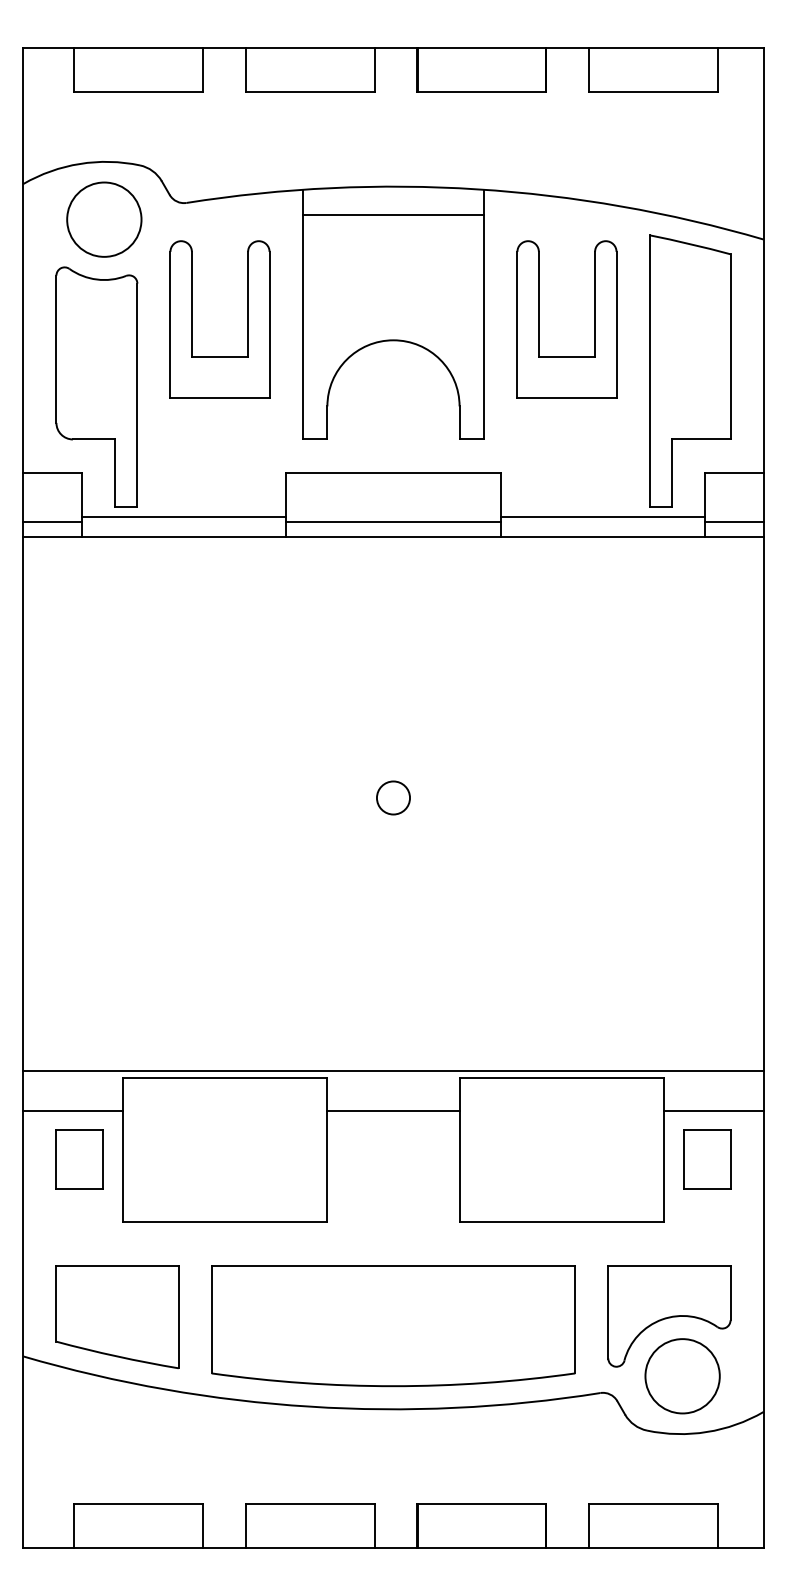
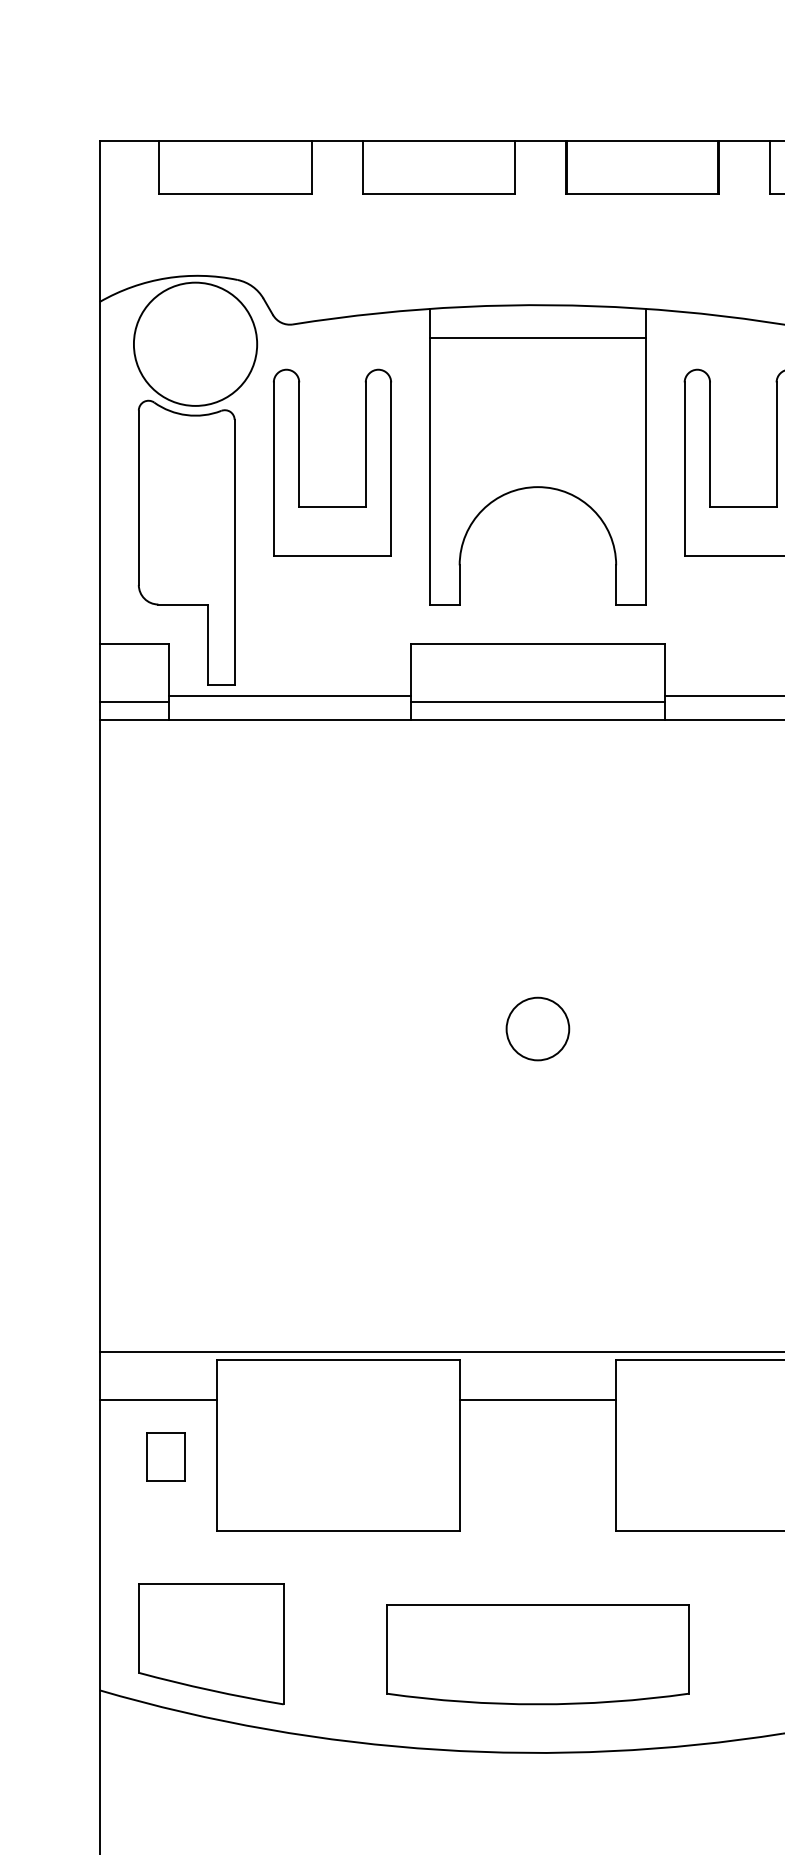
circle: (104, 219) -> (195, 344), size x1.4
circle: (393, 797) -> (537, 1028), size x1.6
part: (79, 1159) -> (166, 1457), size x0.7
part: (393, 1326) -> (537, 1654), size x0.7

